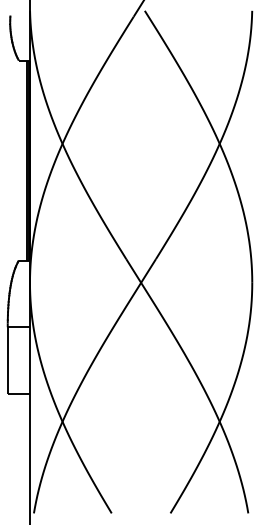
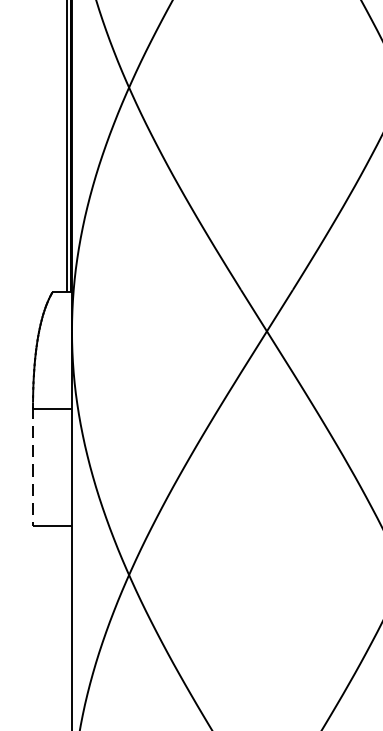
line: (7, 360) -> (32, 467), solid -> dashed

